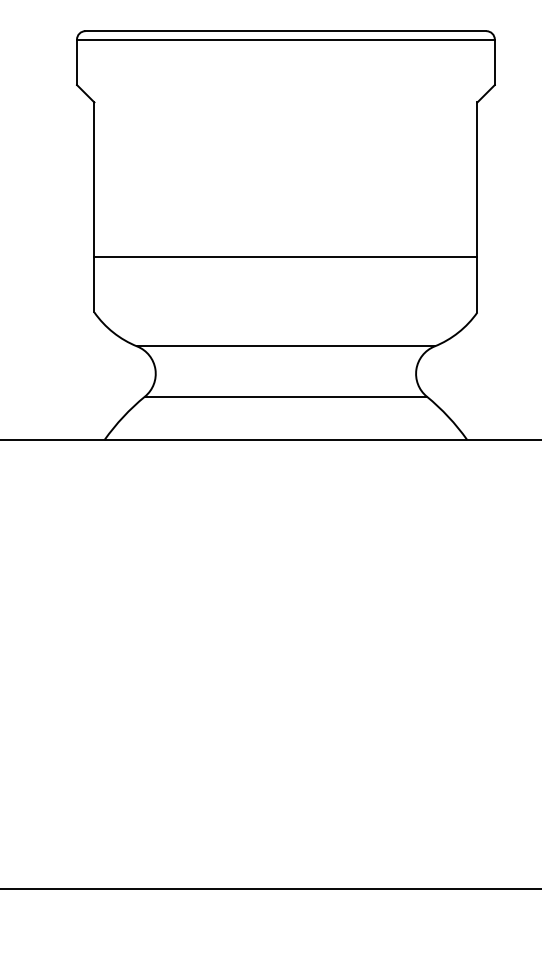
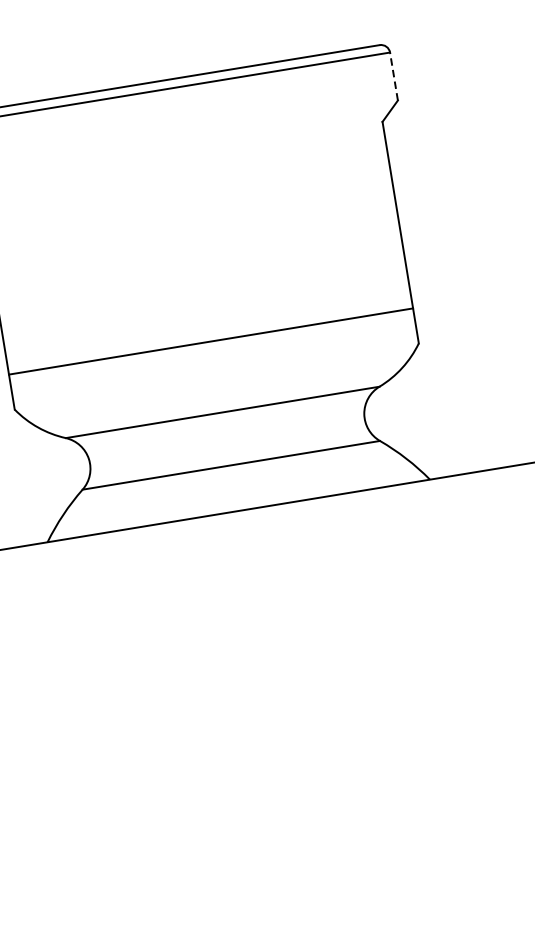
line: (494, 62) -> (393, 76), solid -> dashed
line: (285, 257) -> (210, 341), moved

